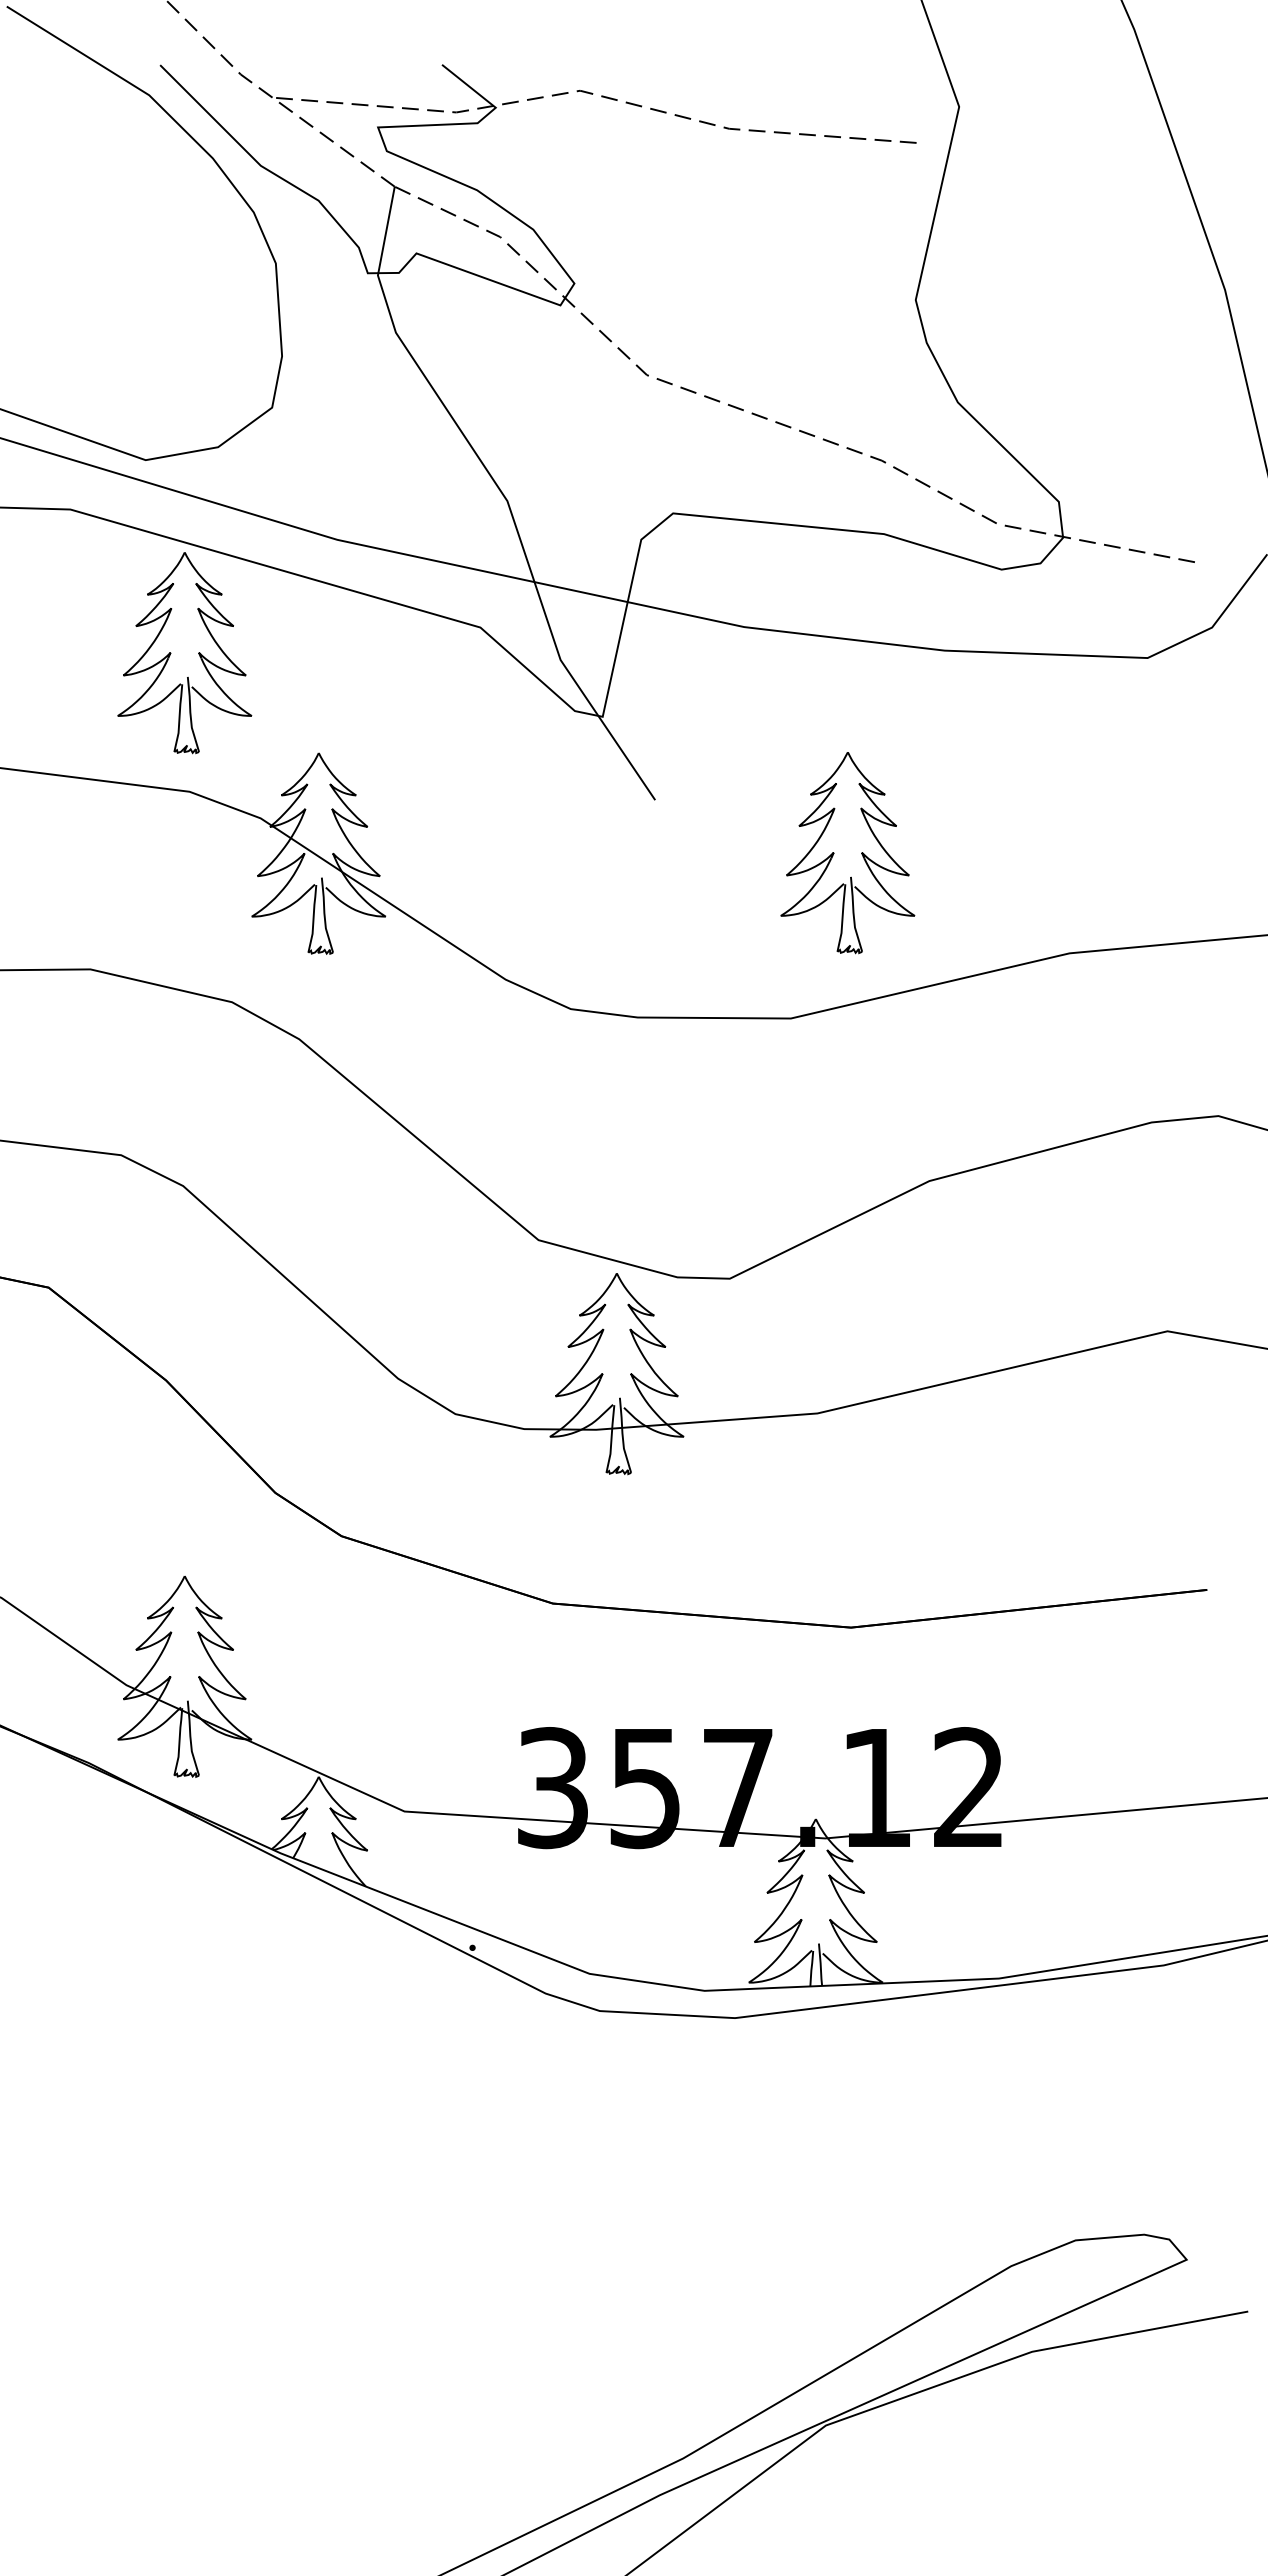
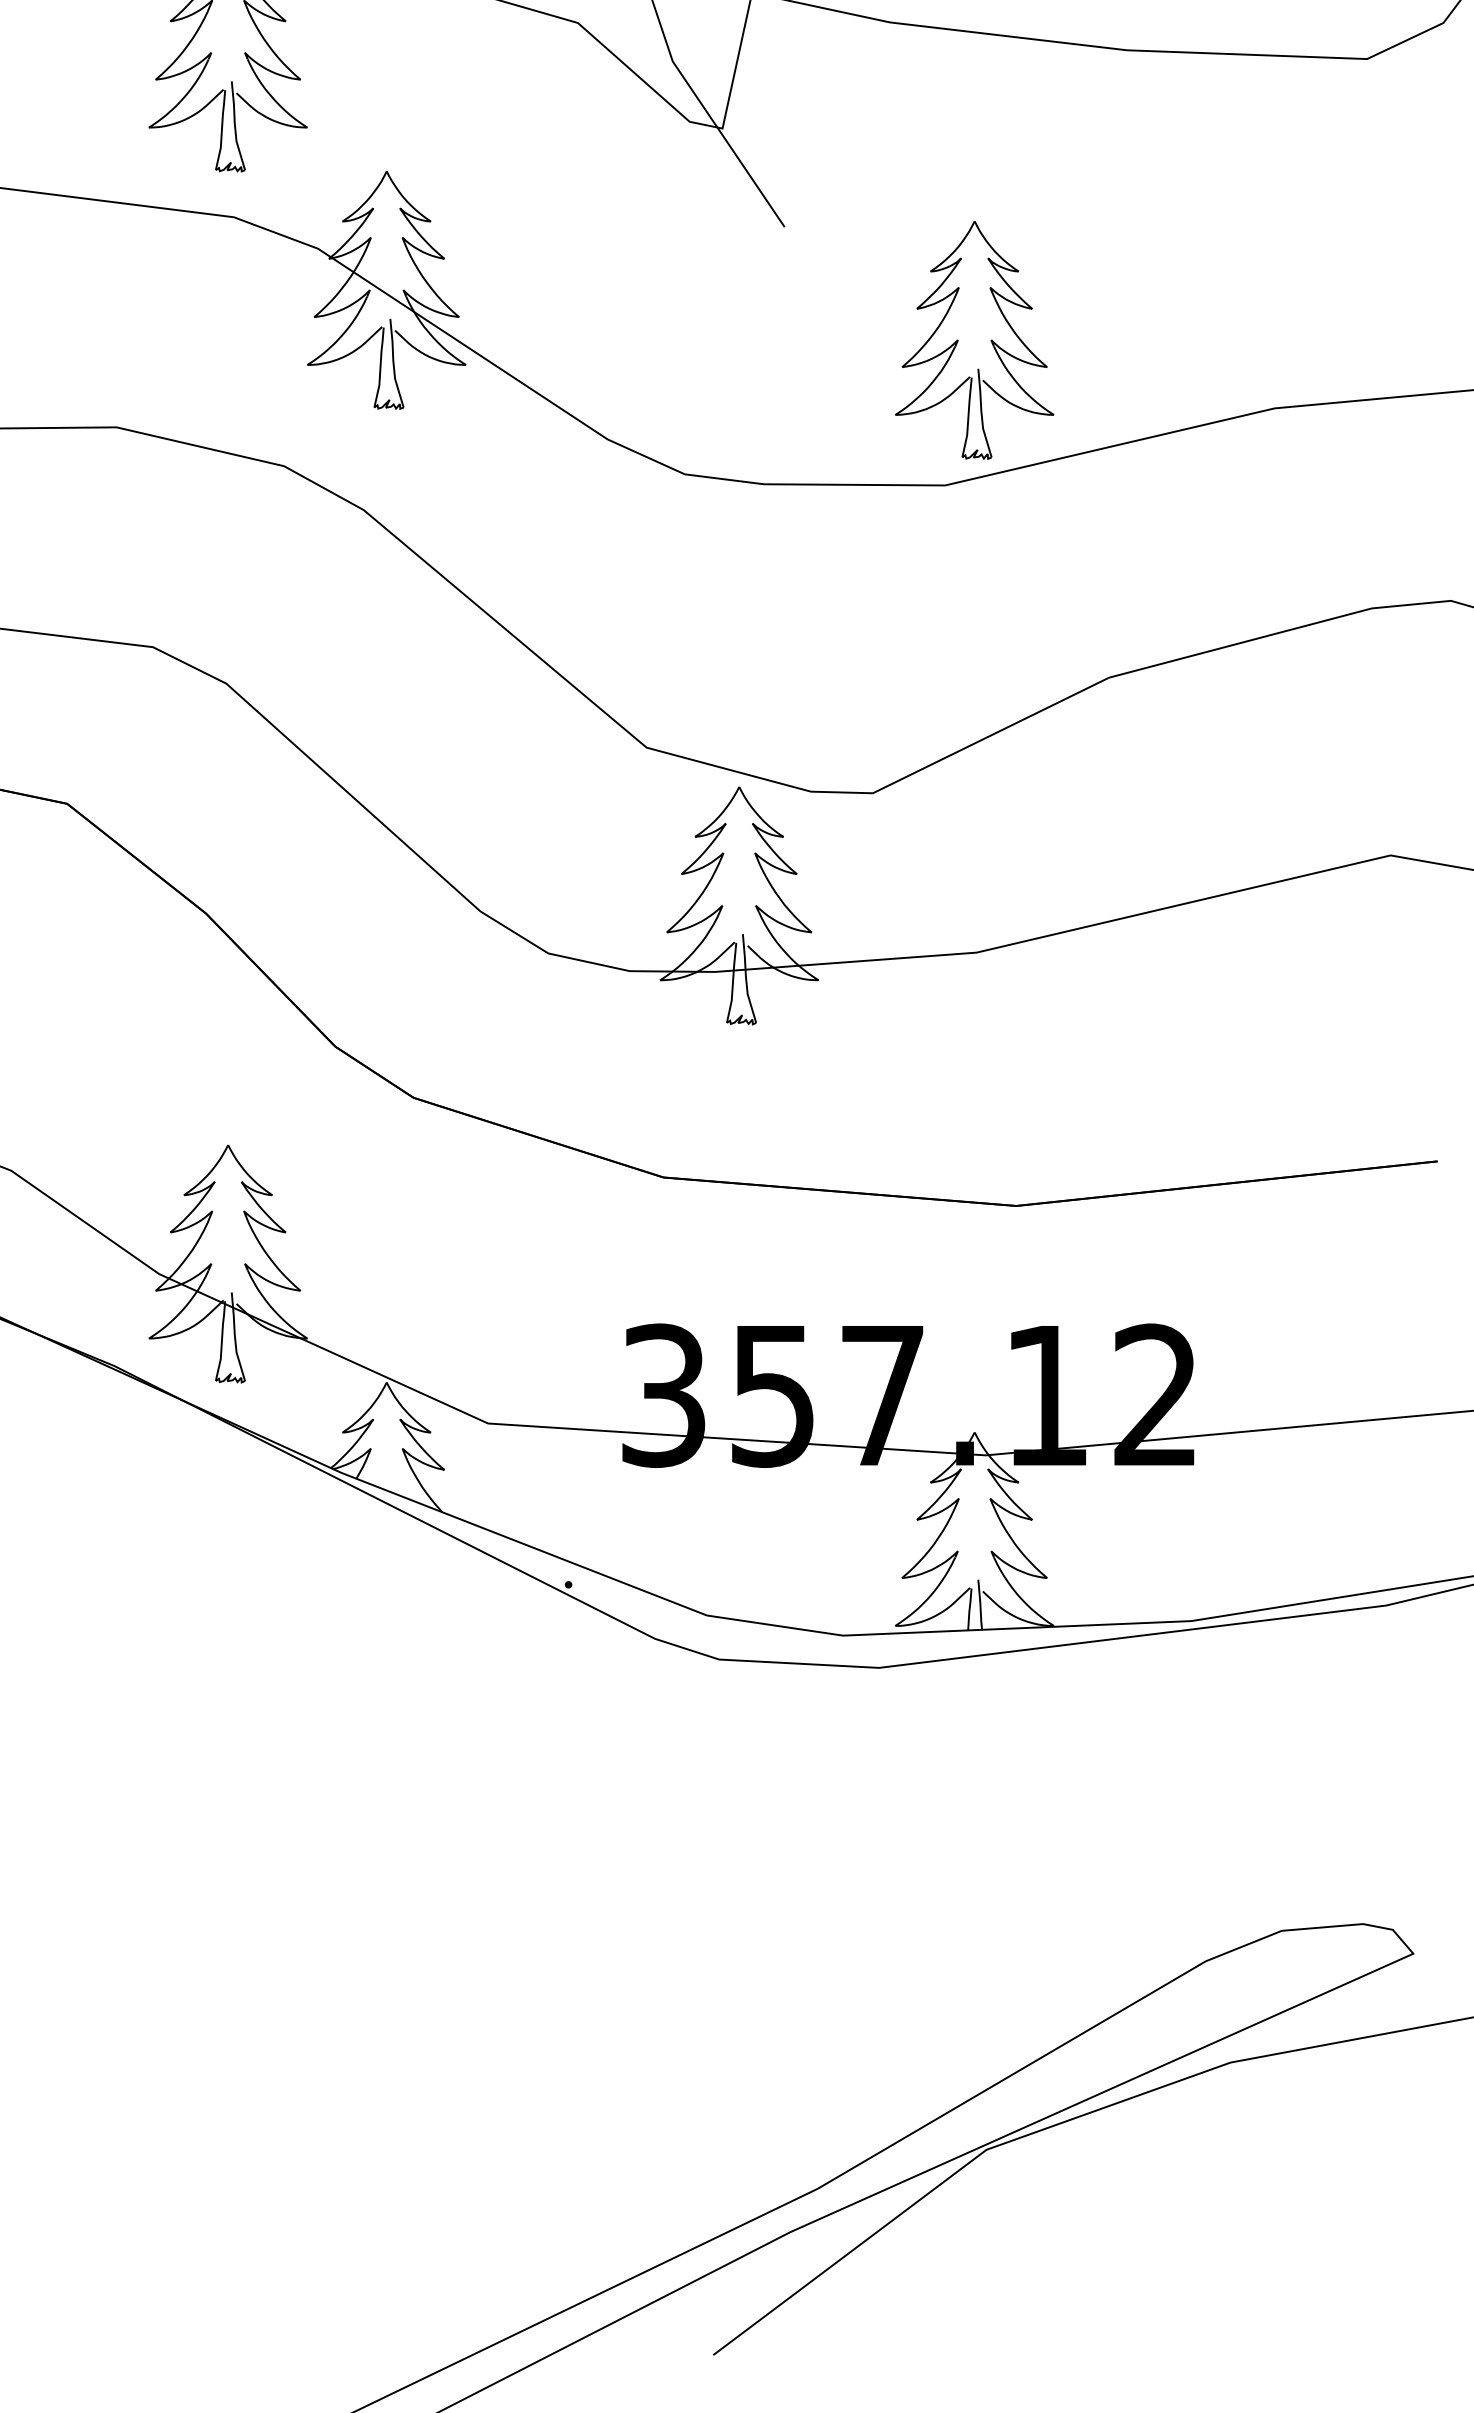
part: (834, 853) -> (958, 341), moved

